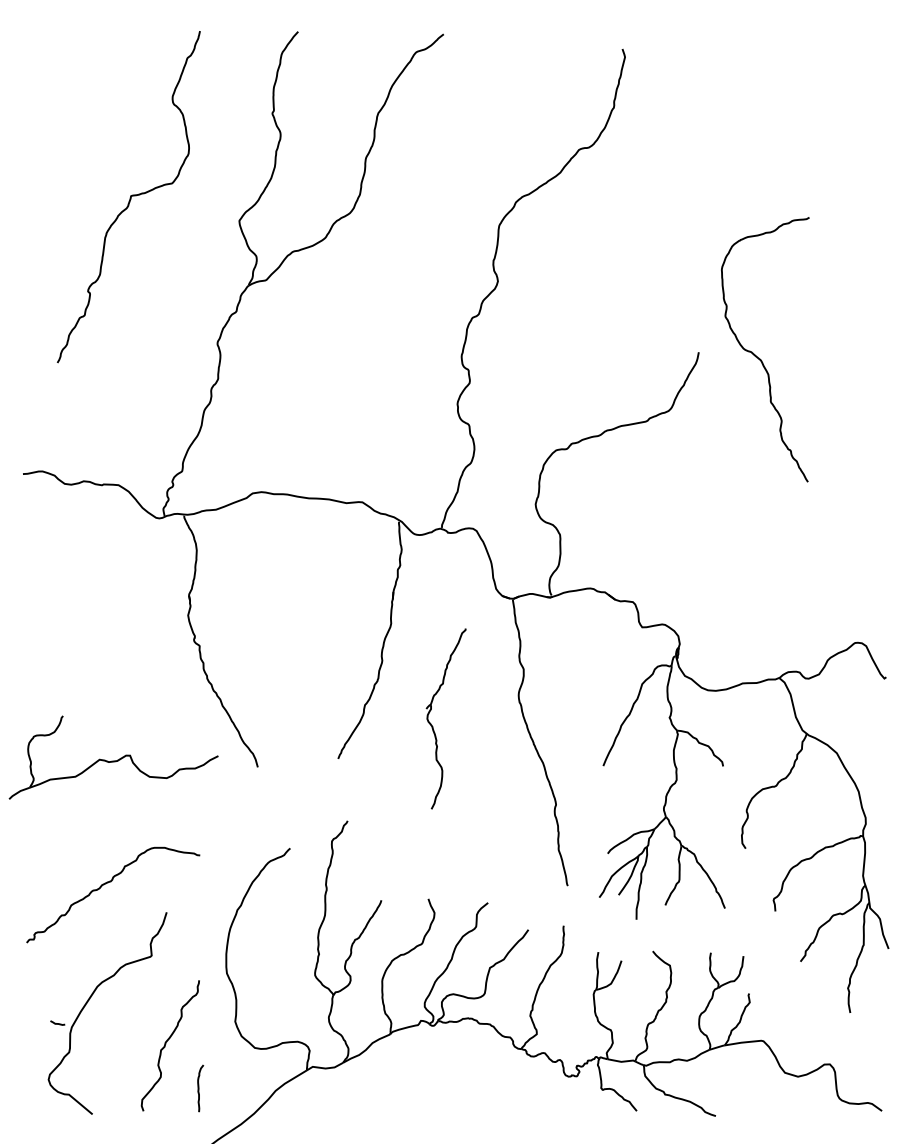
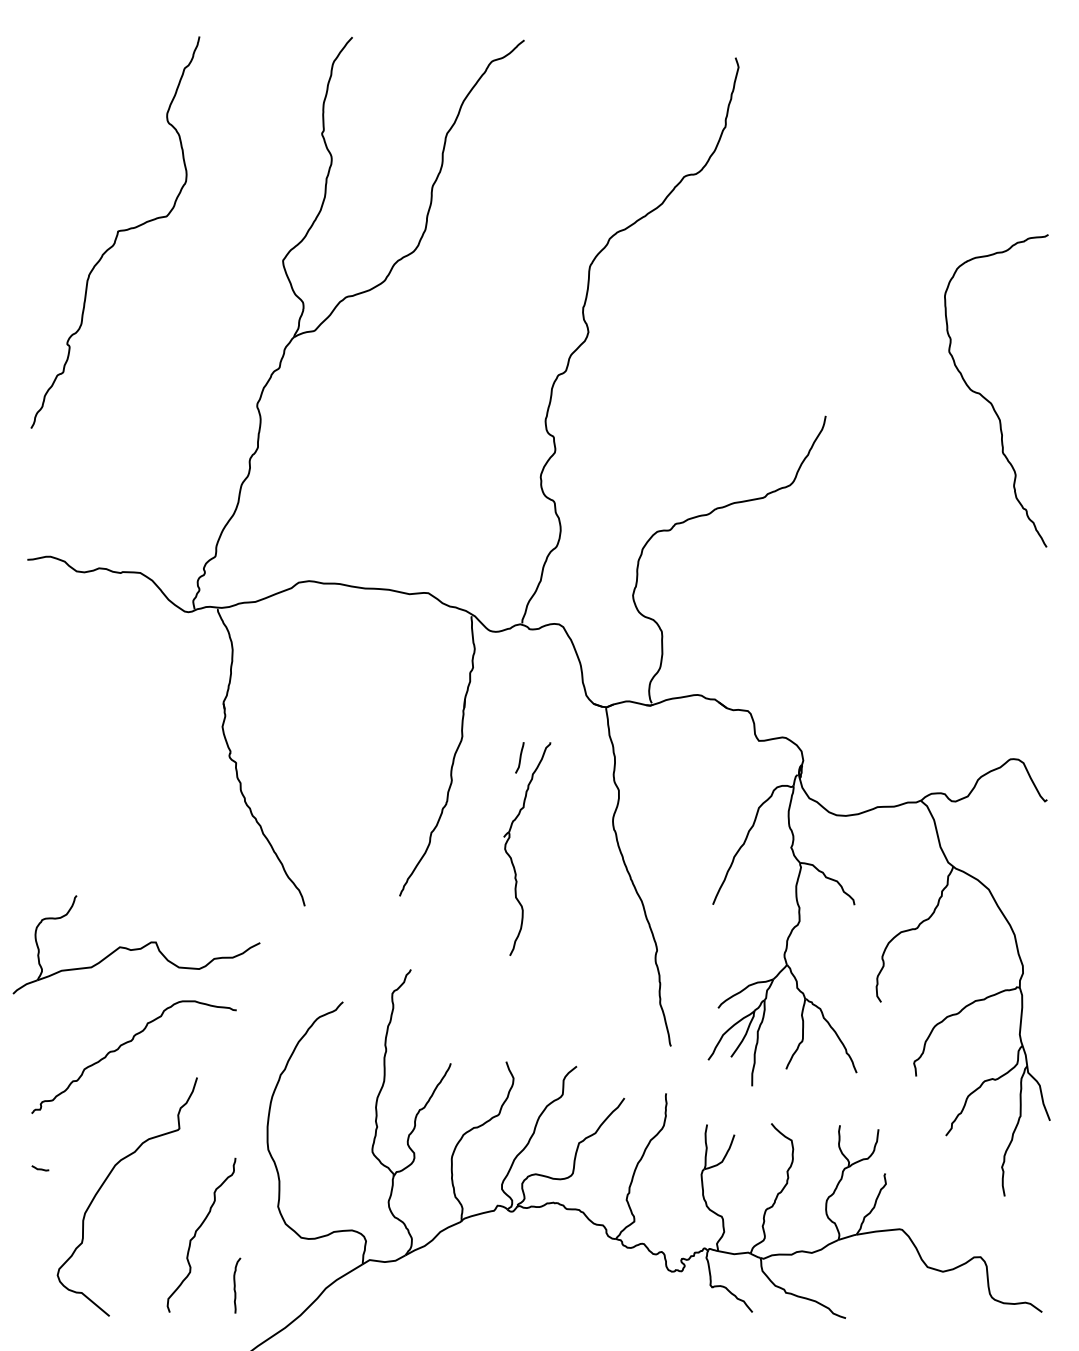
curve: (129, 197) -> (116, 233), moved
curve: (759, 357) -> (989, 400), moved
curve: (439, 641) -> (519, 757), added
part: (113, 757) -> (136, 944), moved
curve: (57, 1023) -> (40, 1168), moved

